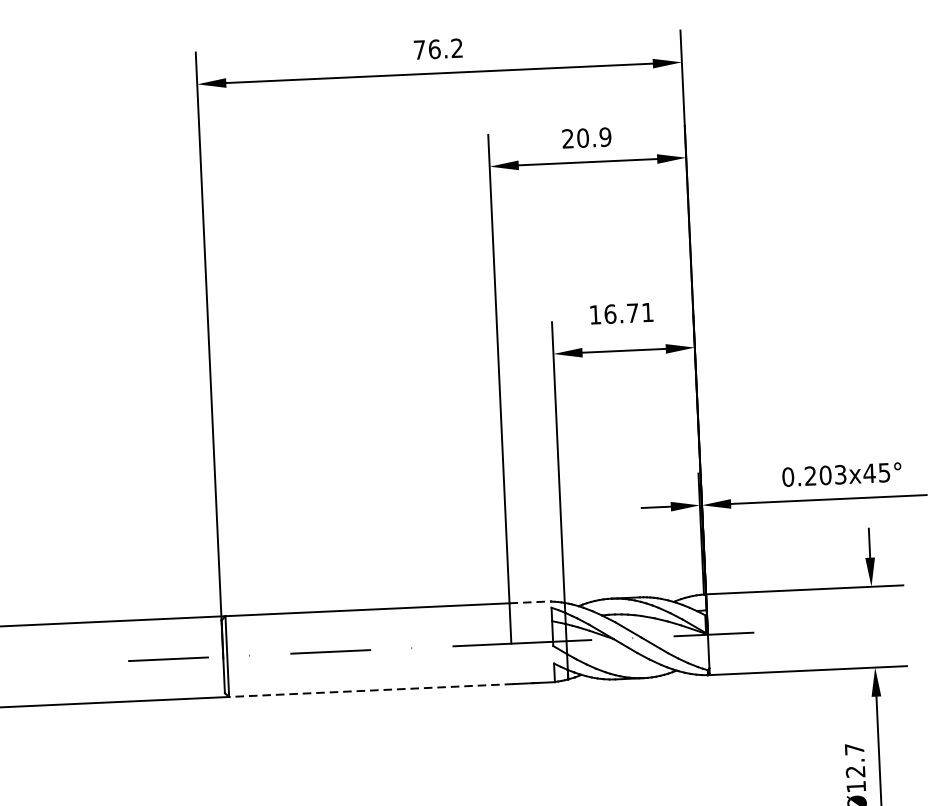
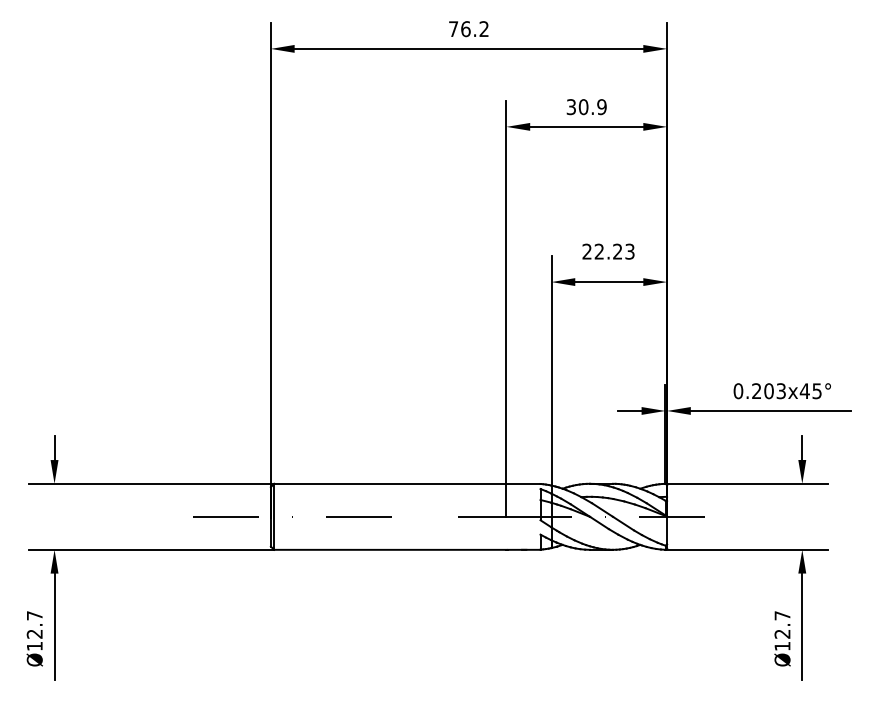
text: (567, 139) -> (570, 107), 20.9 -> 30.9
text: (621, 313) -> (608, 251), 16.71 -> 22.23
line: (530, 601) -> (523, 483), dashed -> solid
line: (370, 690) -> (389, 549), dashed -> solid

